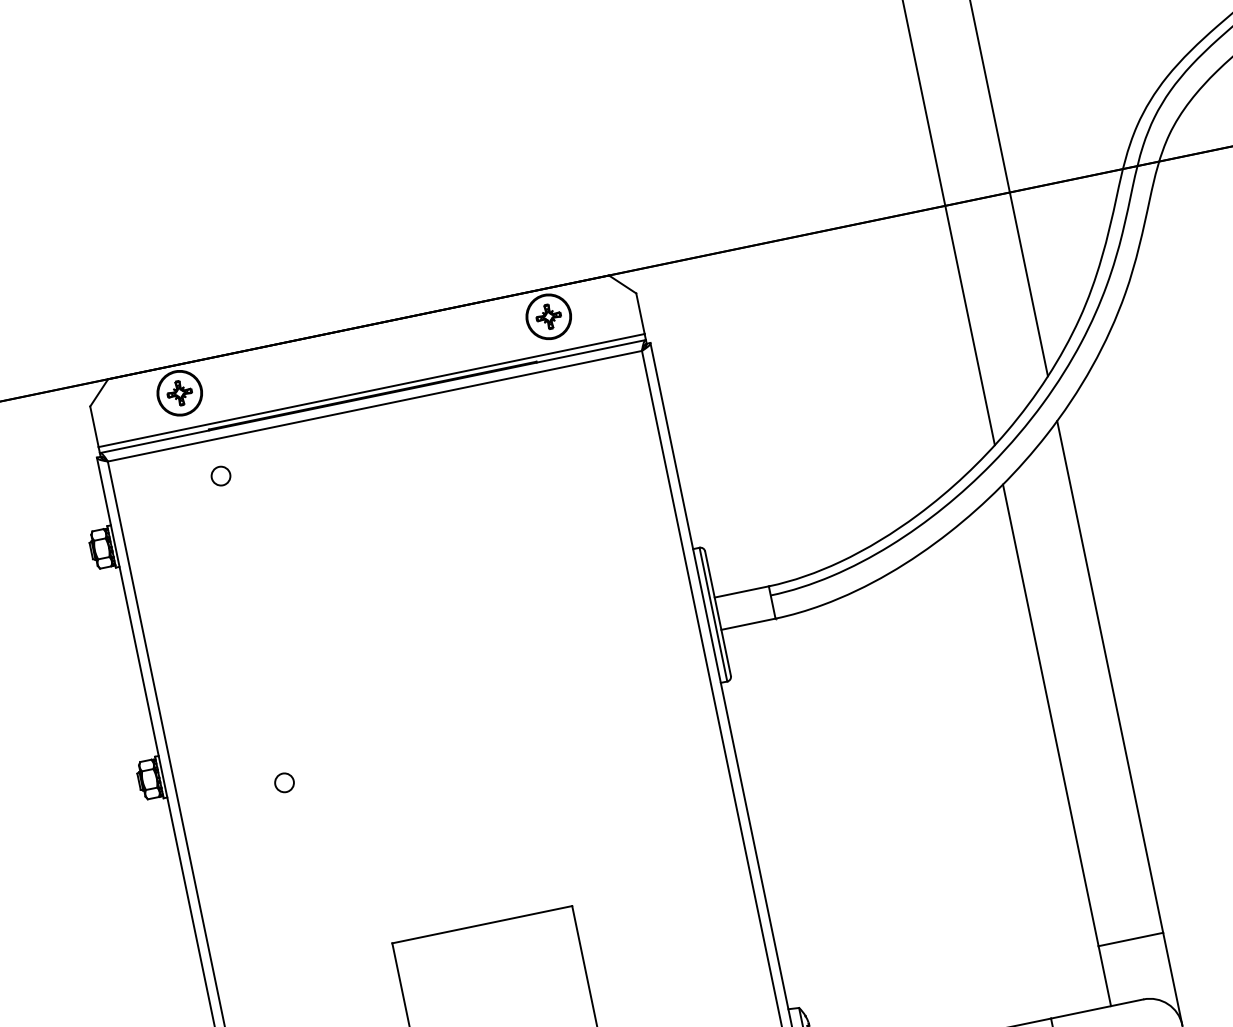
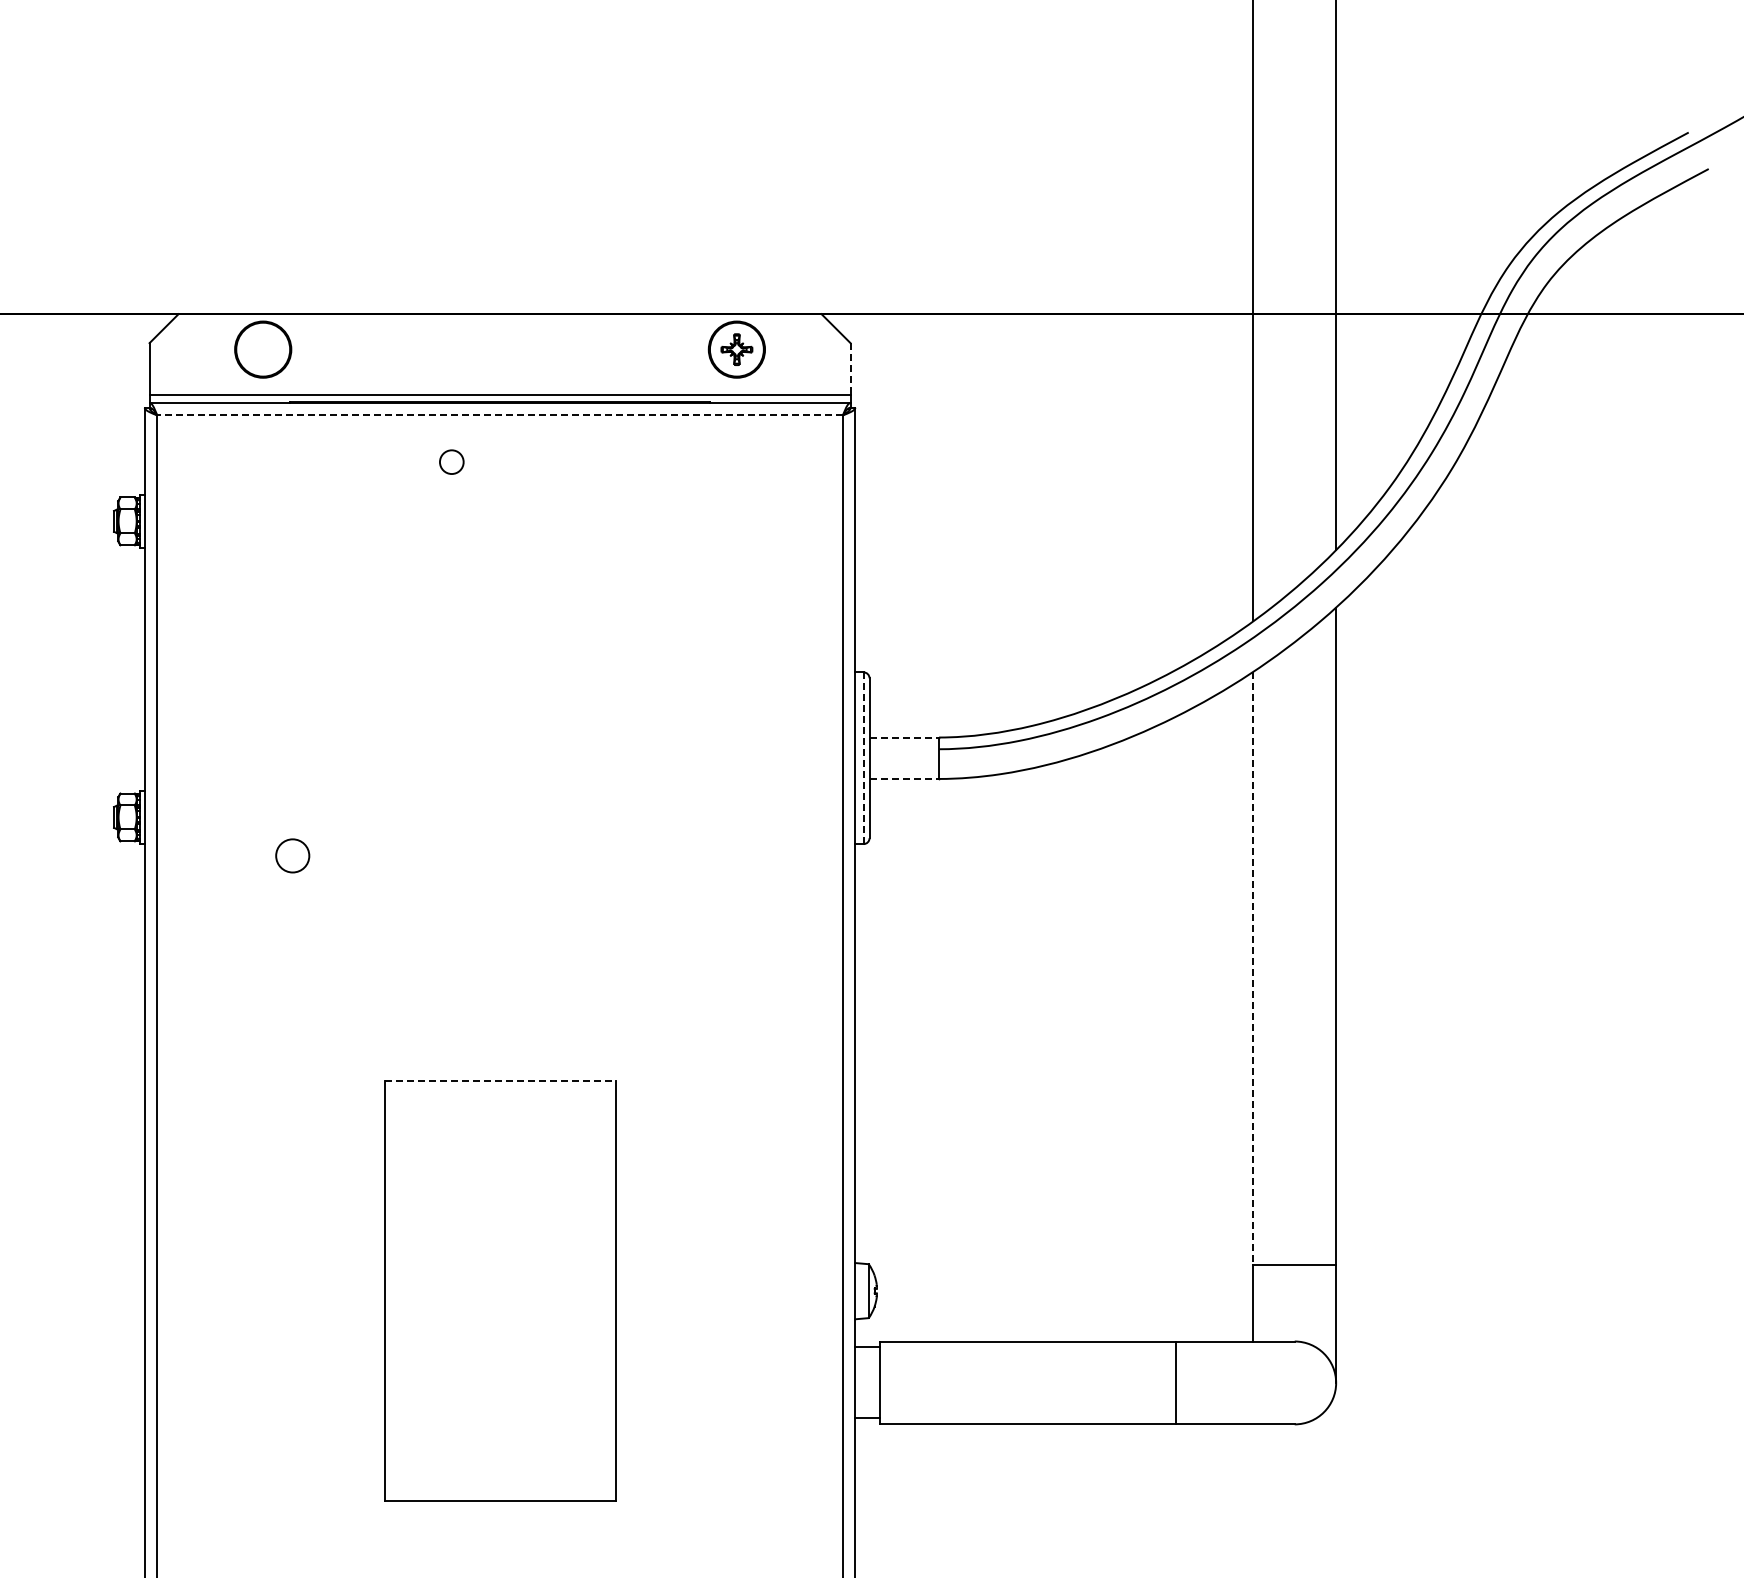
line: (640, 313) -> (850, 369), solid -> dashed
part: (179, 393) -> (262, 349), removed
line: (375, 406) -> (500, 415), solid -> dashed
circle: (220, 475) -> (451, 461), moved
line: (741, 591) -> (904, 737), solid -> dashed
line: (713, 614) -> (863, 758), solid -> dashed
line: (748, 623) -> (904, 778), solid -> dashed
line: (1051, 715) -> (1253, 968), solid -> dashed
circle: (284, 782) -> (292, 855), size x1.4
line: (482, 924) -> (500, 1080), solid -> dashed

